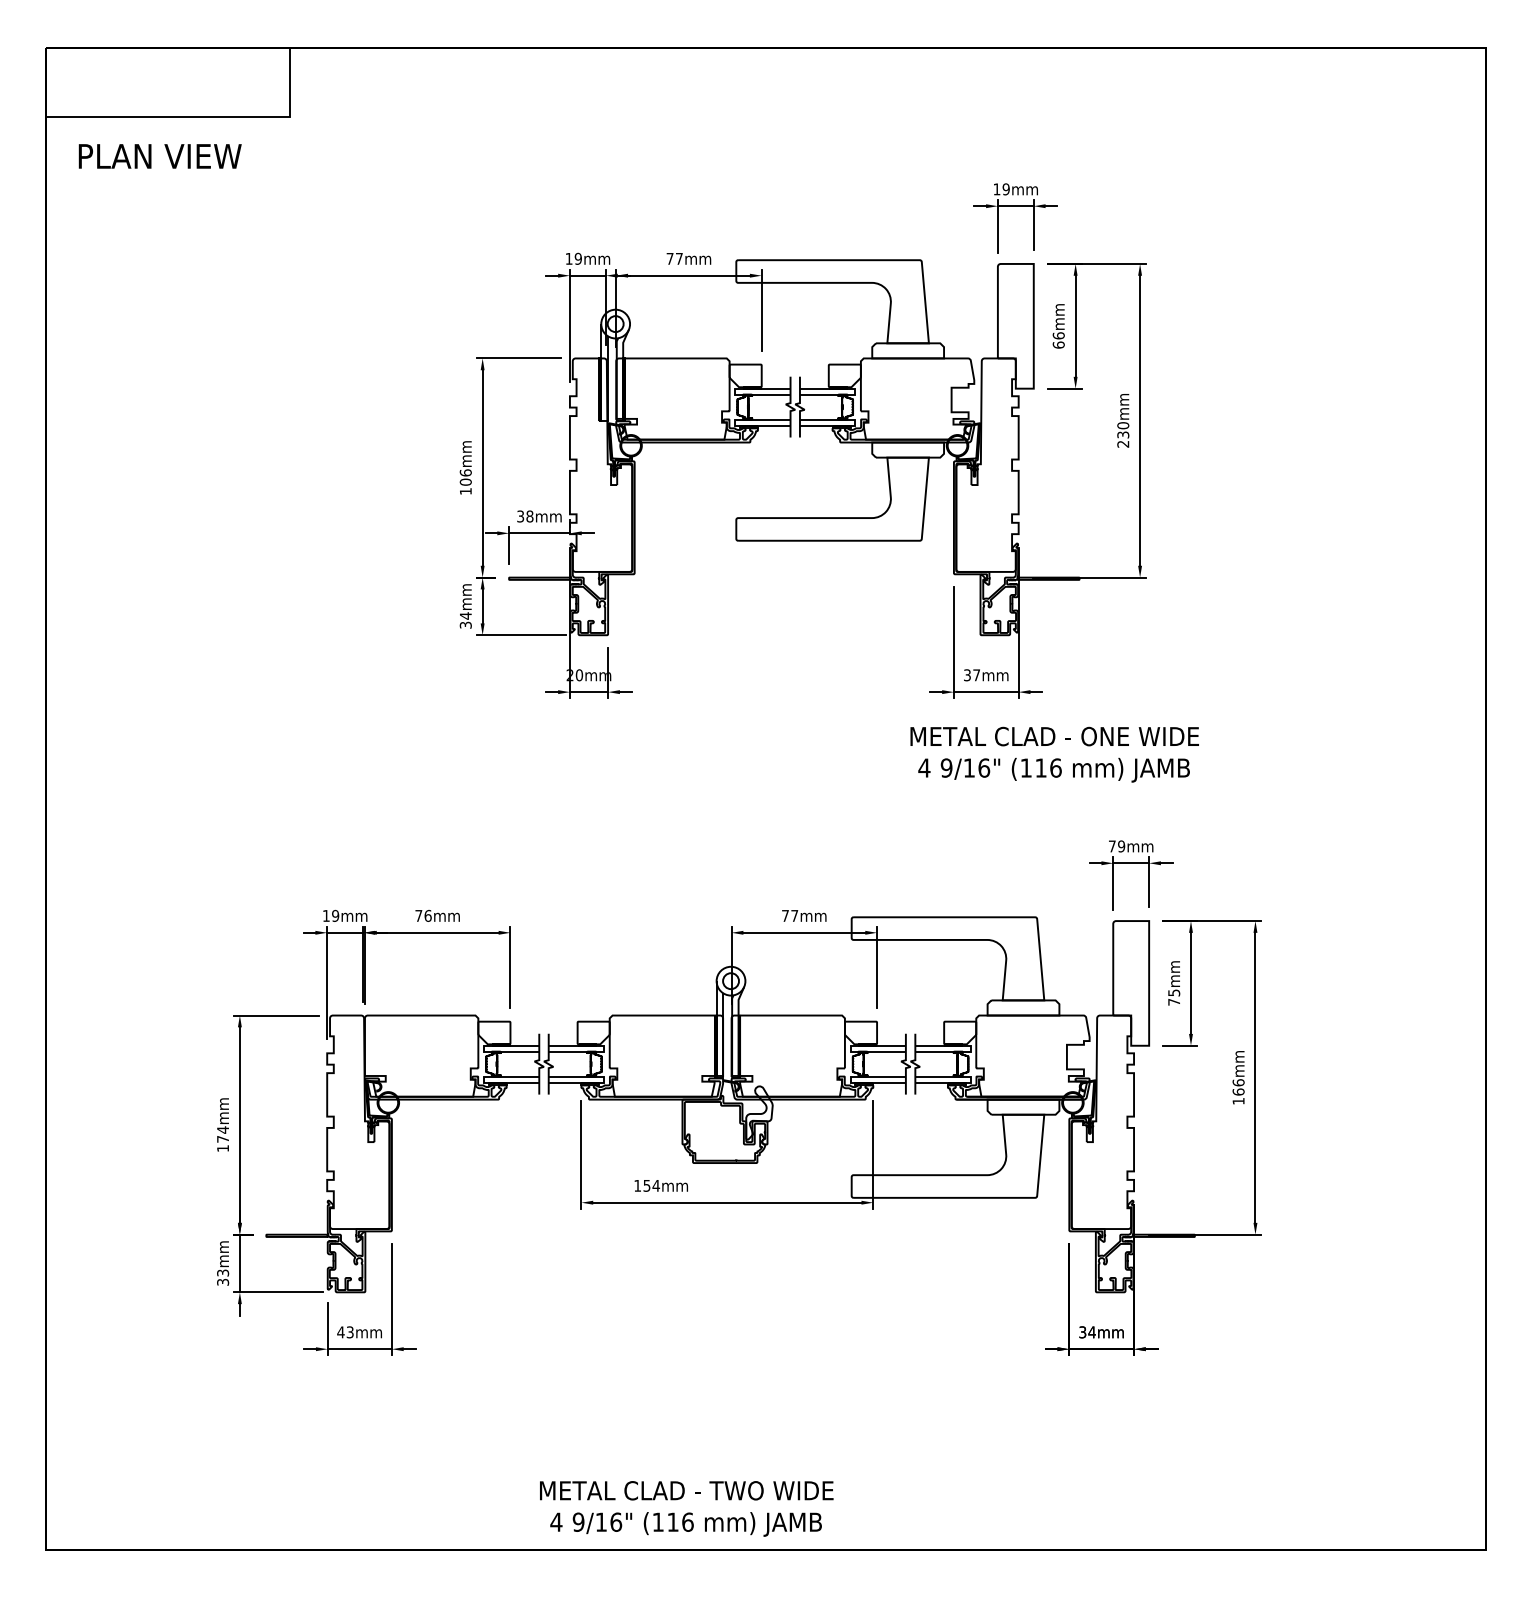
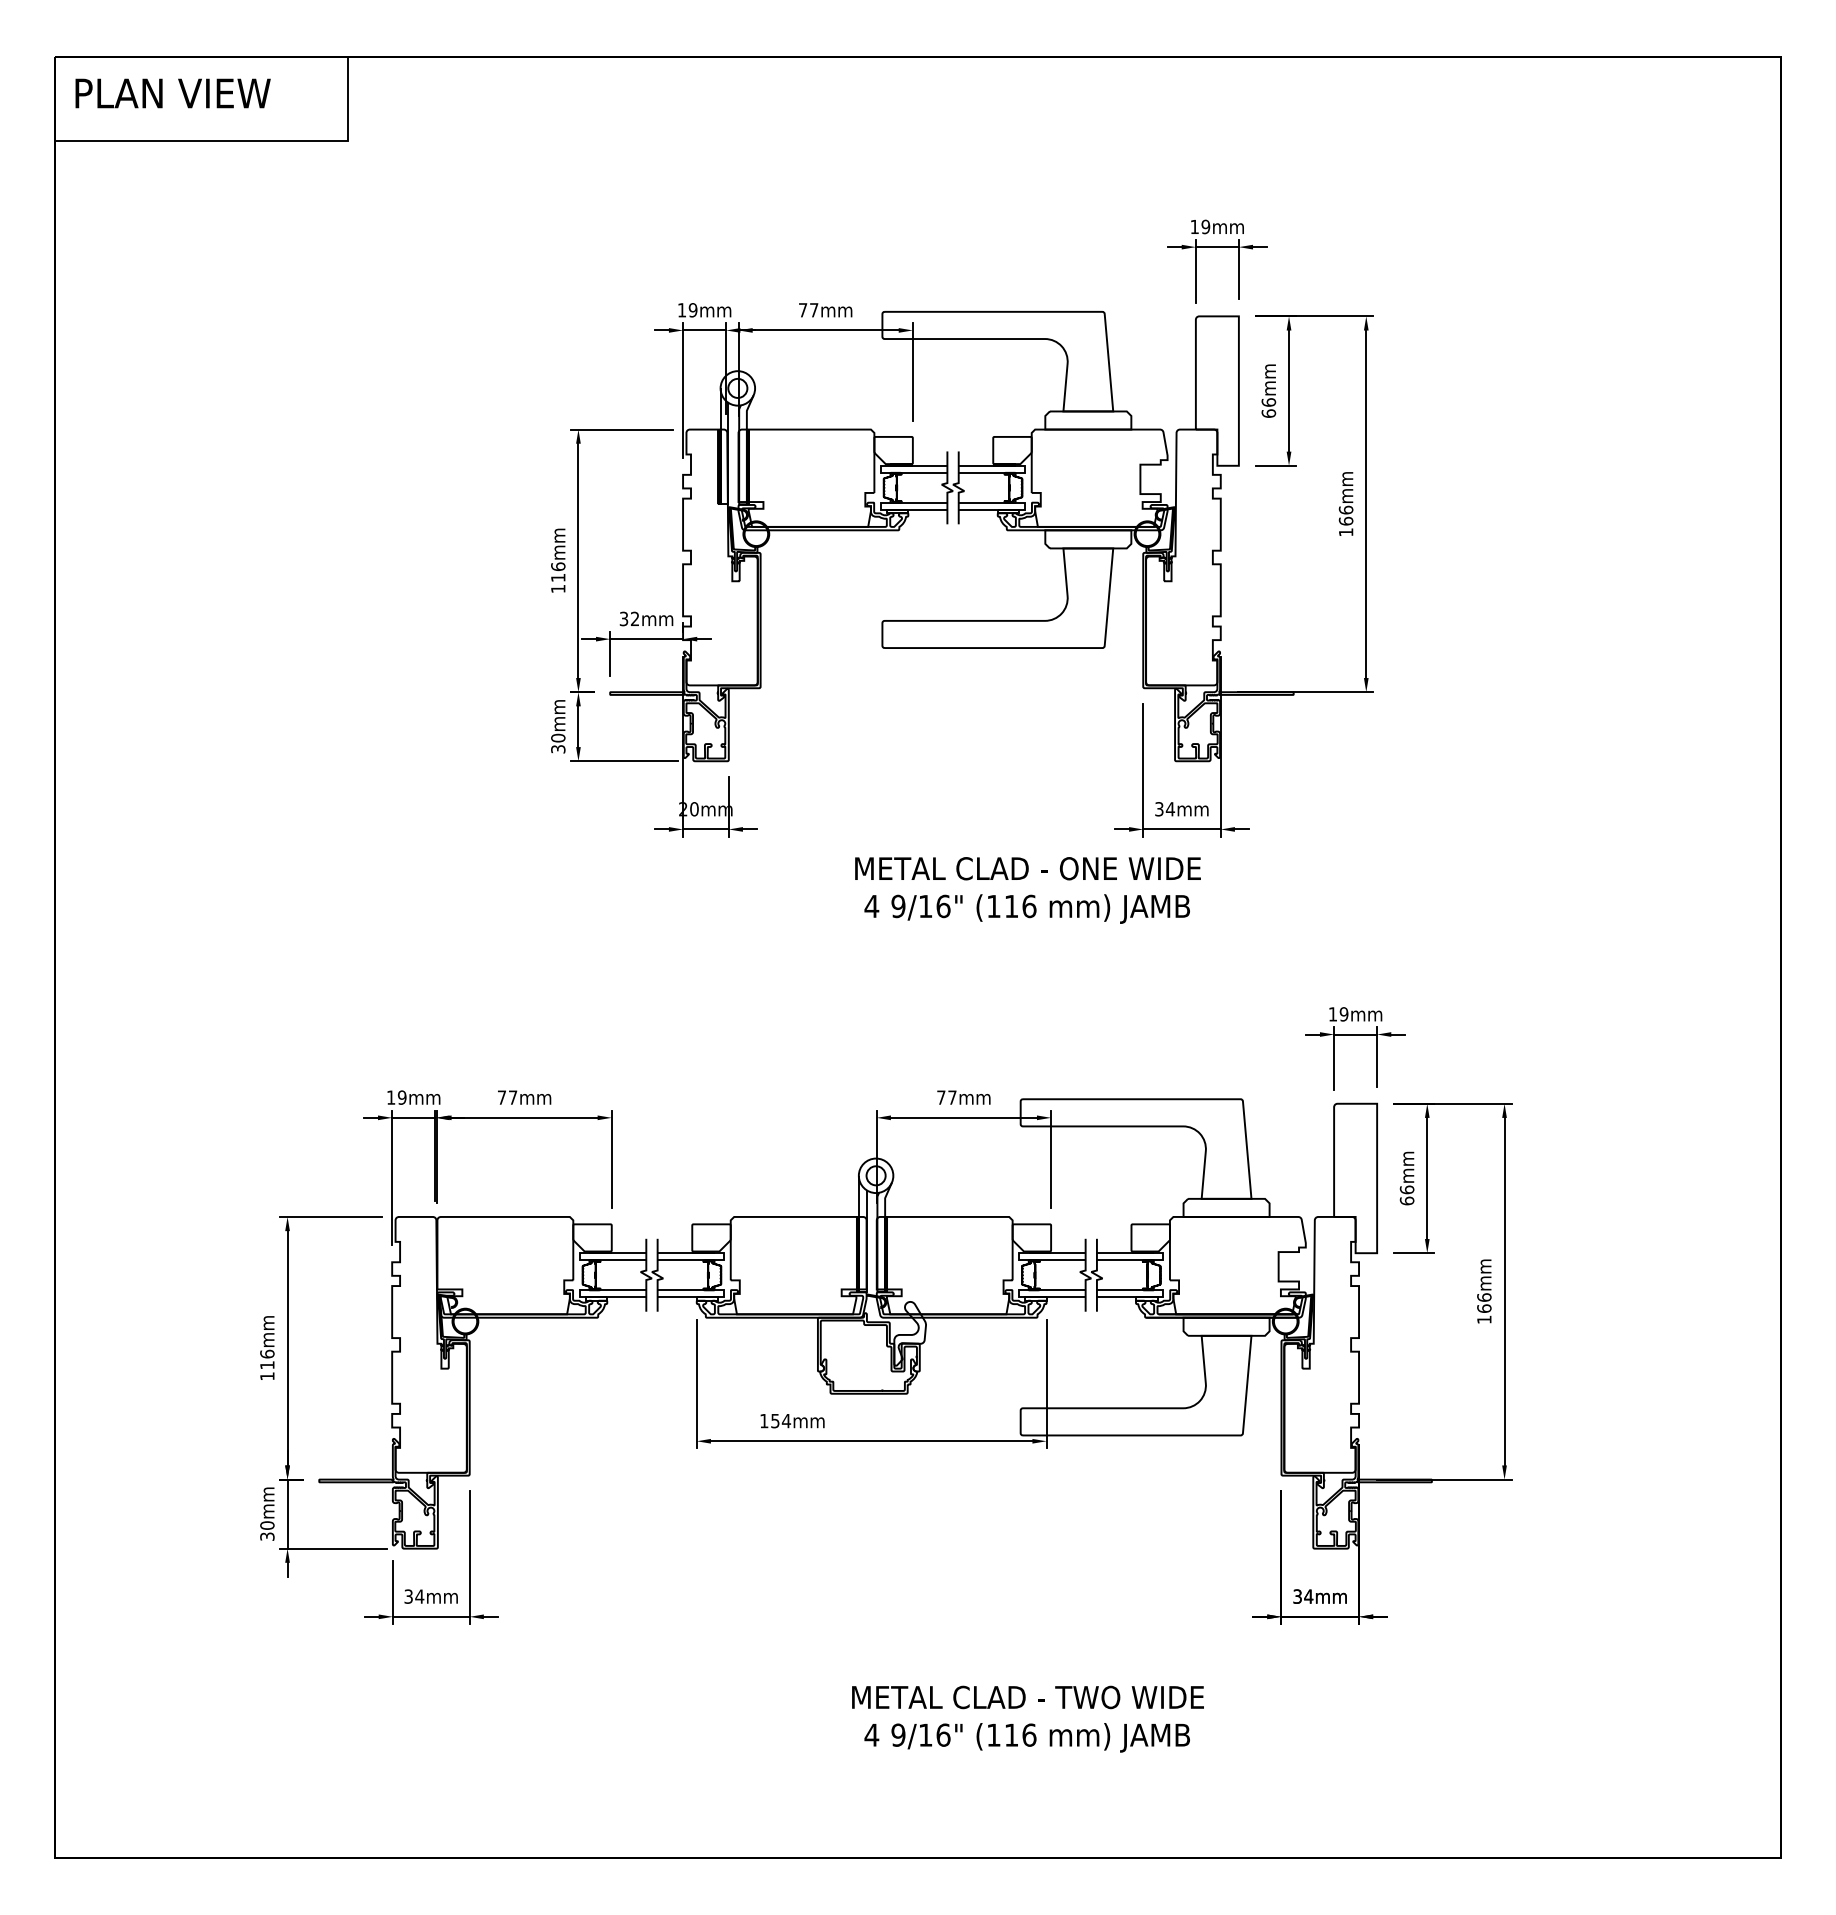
text: (159, 156) -> (172, 93), moved
text: (1122, 434) -> (1345, 520), 230mm -> 166mm
text: (465, 481) -> (558, 577), 106mm -> 116mm
text: (529, 516) -> (634, 618), 38mm -> 32mm
text: (465, 615) -> (558, 737), 34mm -> 30mm
text: (976, 675) -> (1170, 809), 37mm -> 34mm
text: (1054, 754) -> (1027, 890), moved
text: (1111, 846) -> (1332, 1014), 79mm -> 19mm
text: (427, 915) -> (512, 1097), 76mm -> 77mm
text: (1173, 997) -> (1406, 1195), 75mm -> 66mm
text: (223, 1134) -> (267, 1359), 174mm -> 116mm
text: (223, 1272) -> (267, 1525), 33mm -> 30mm
text: (345, 1332) -> (414, 1596), 43mm -> 34mm
text: (686, 1508) -> (1027, 1718), moved

